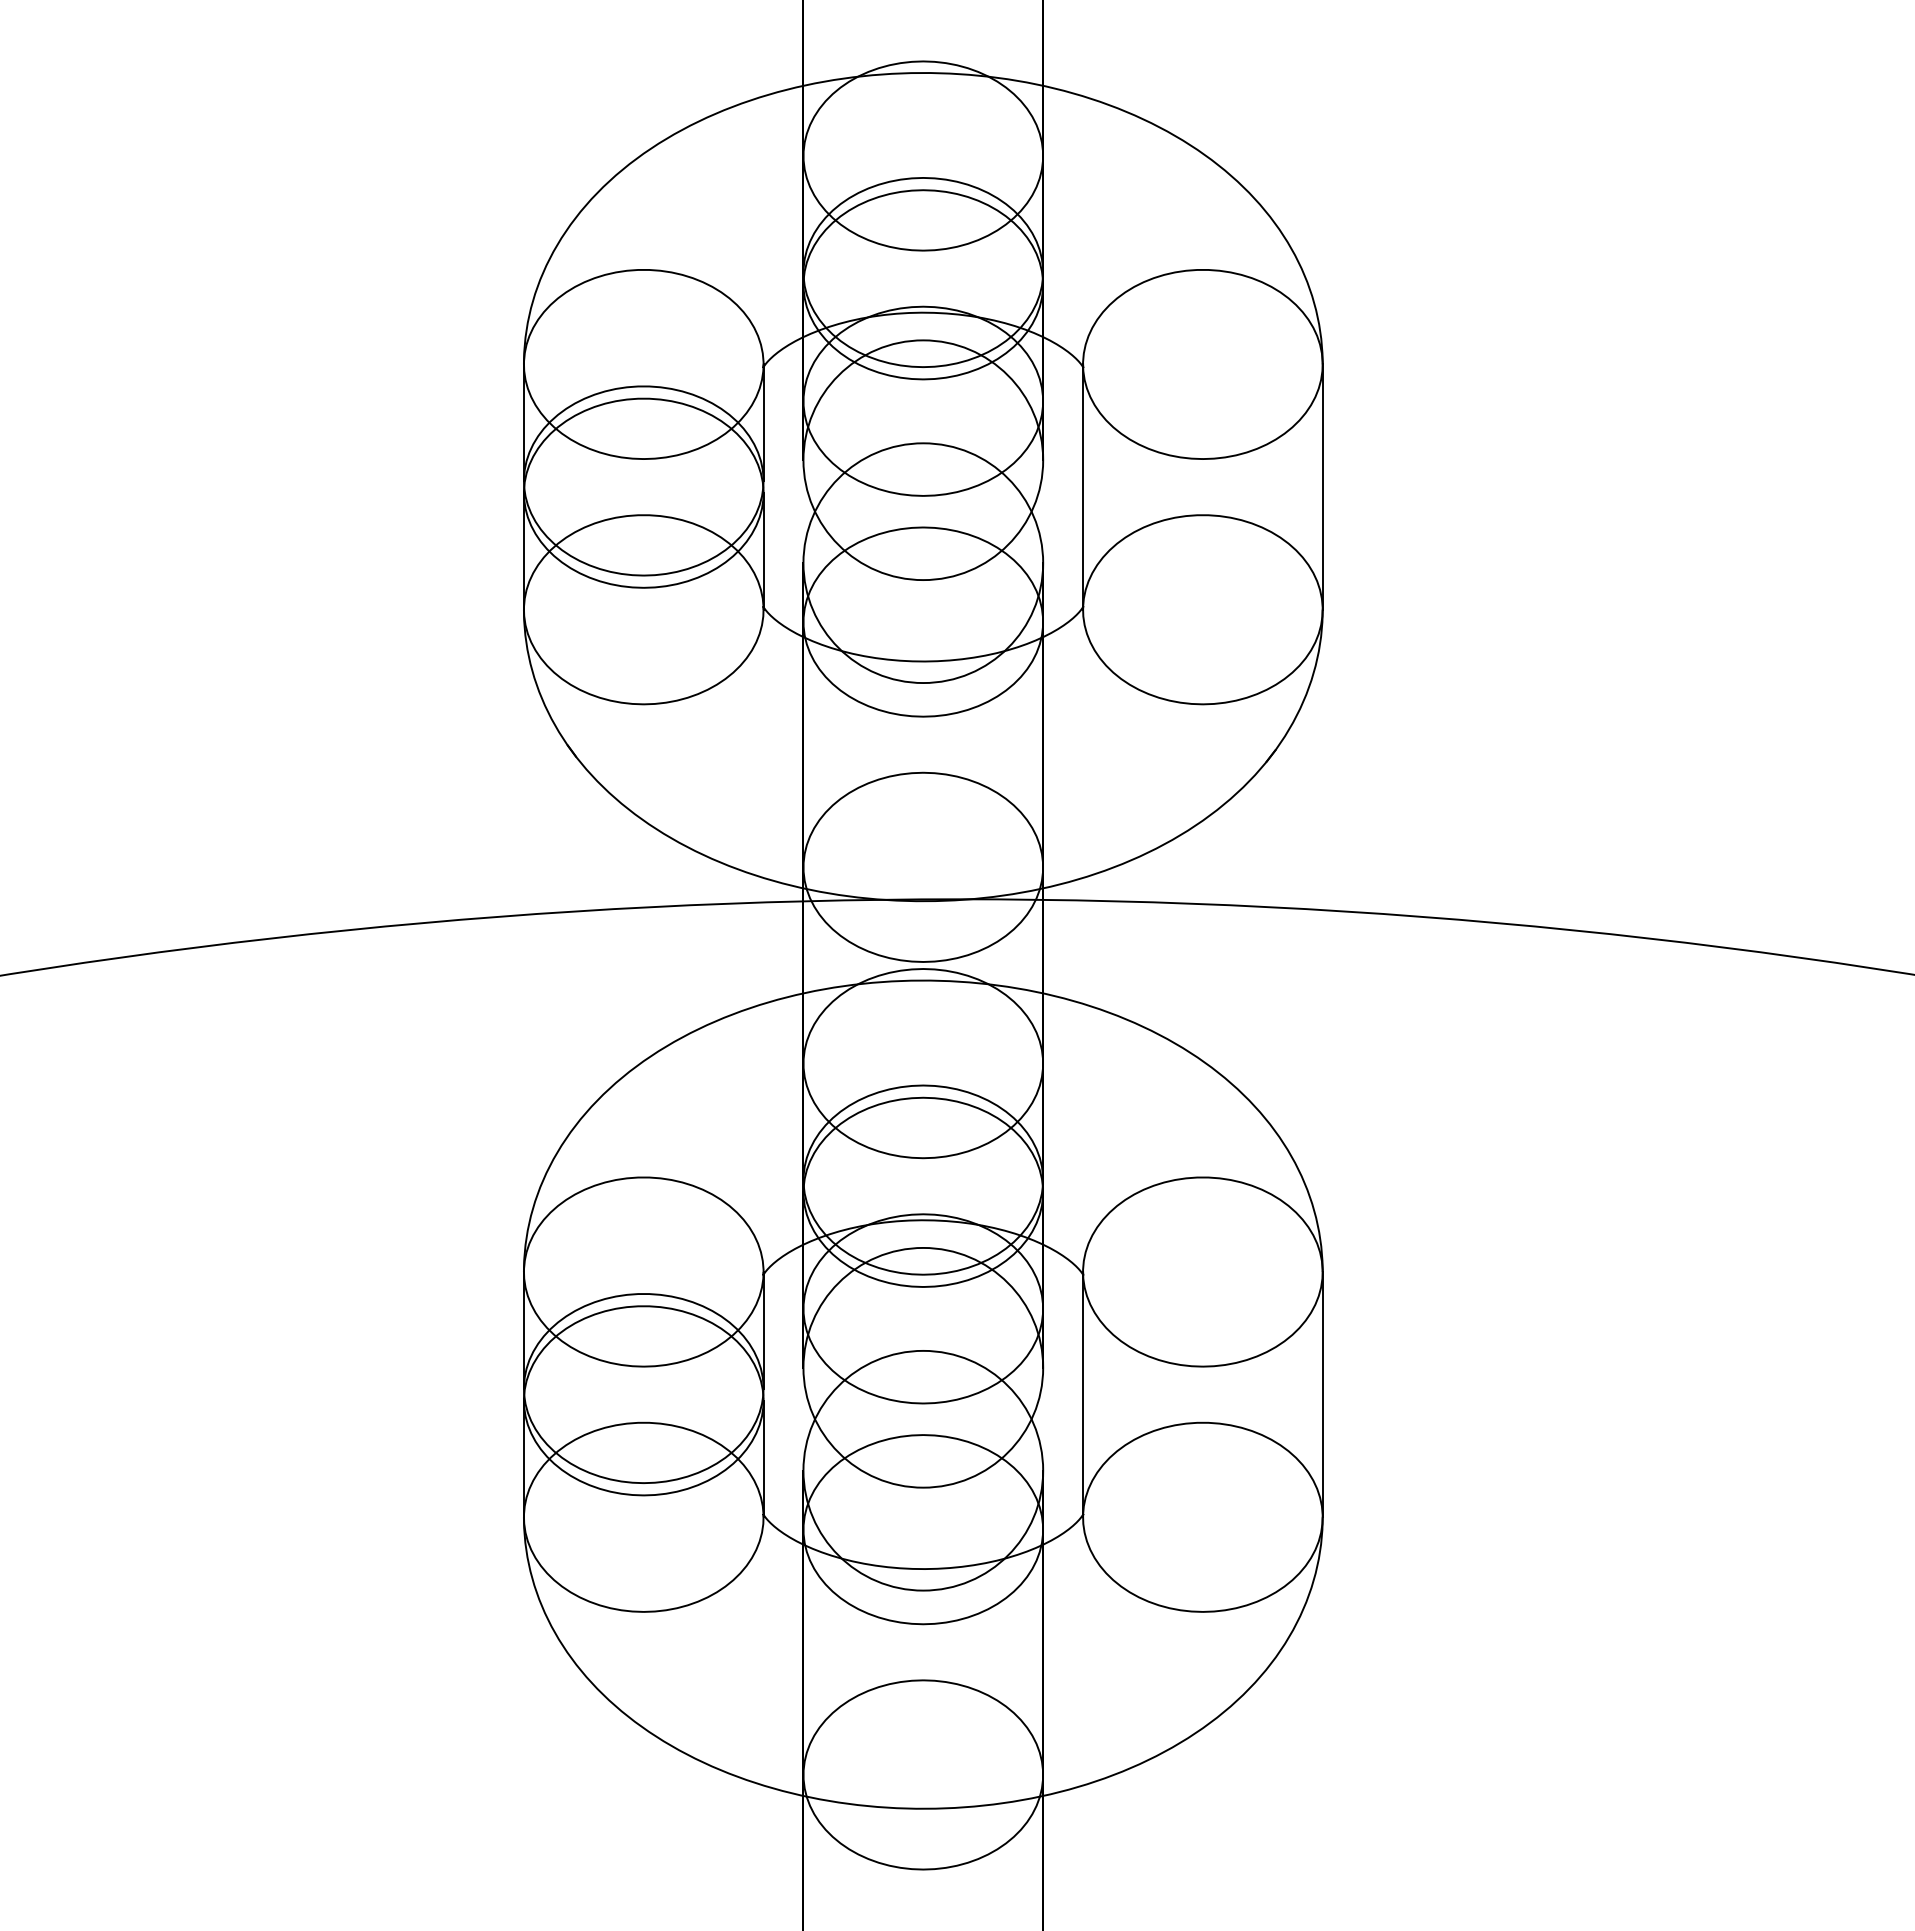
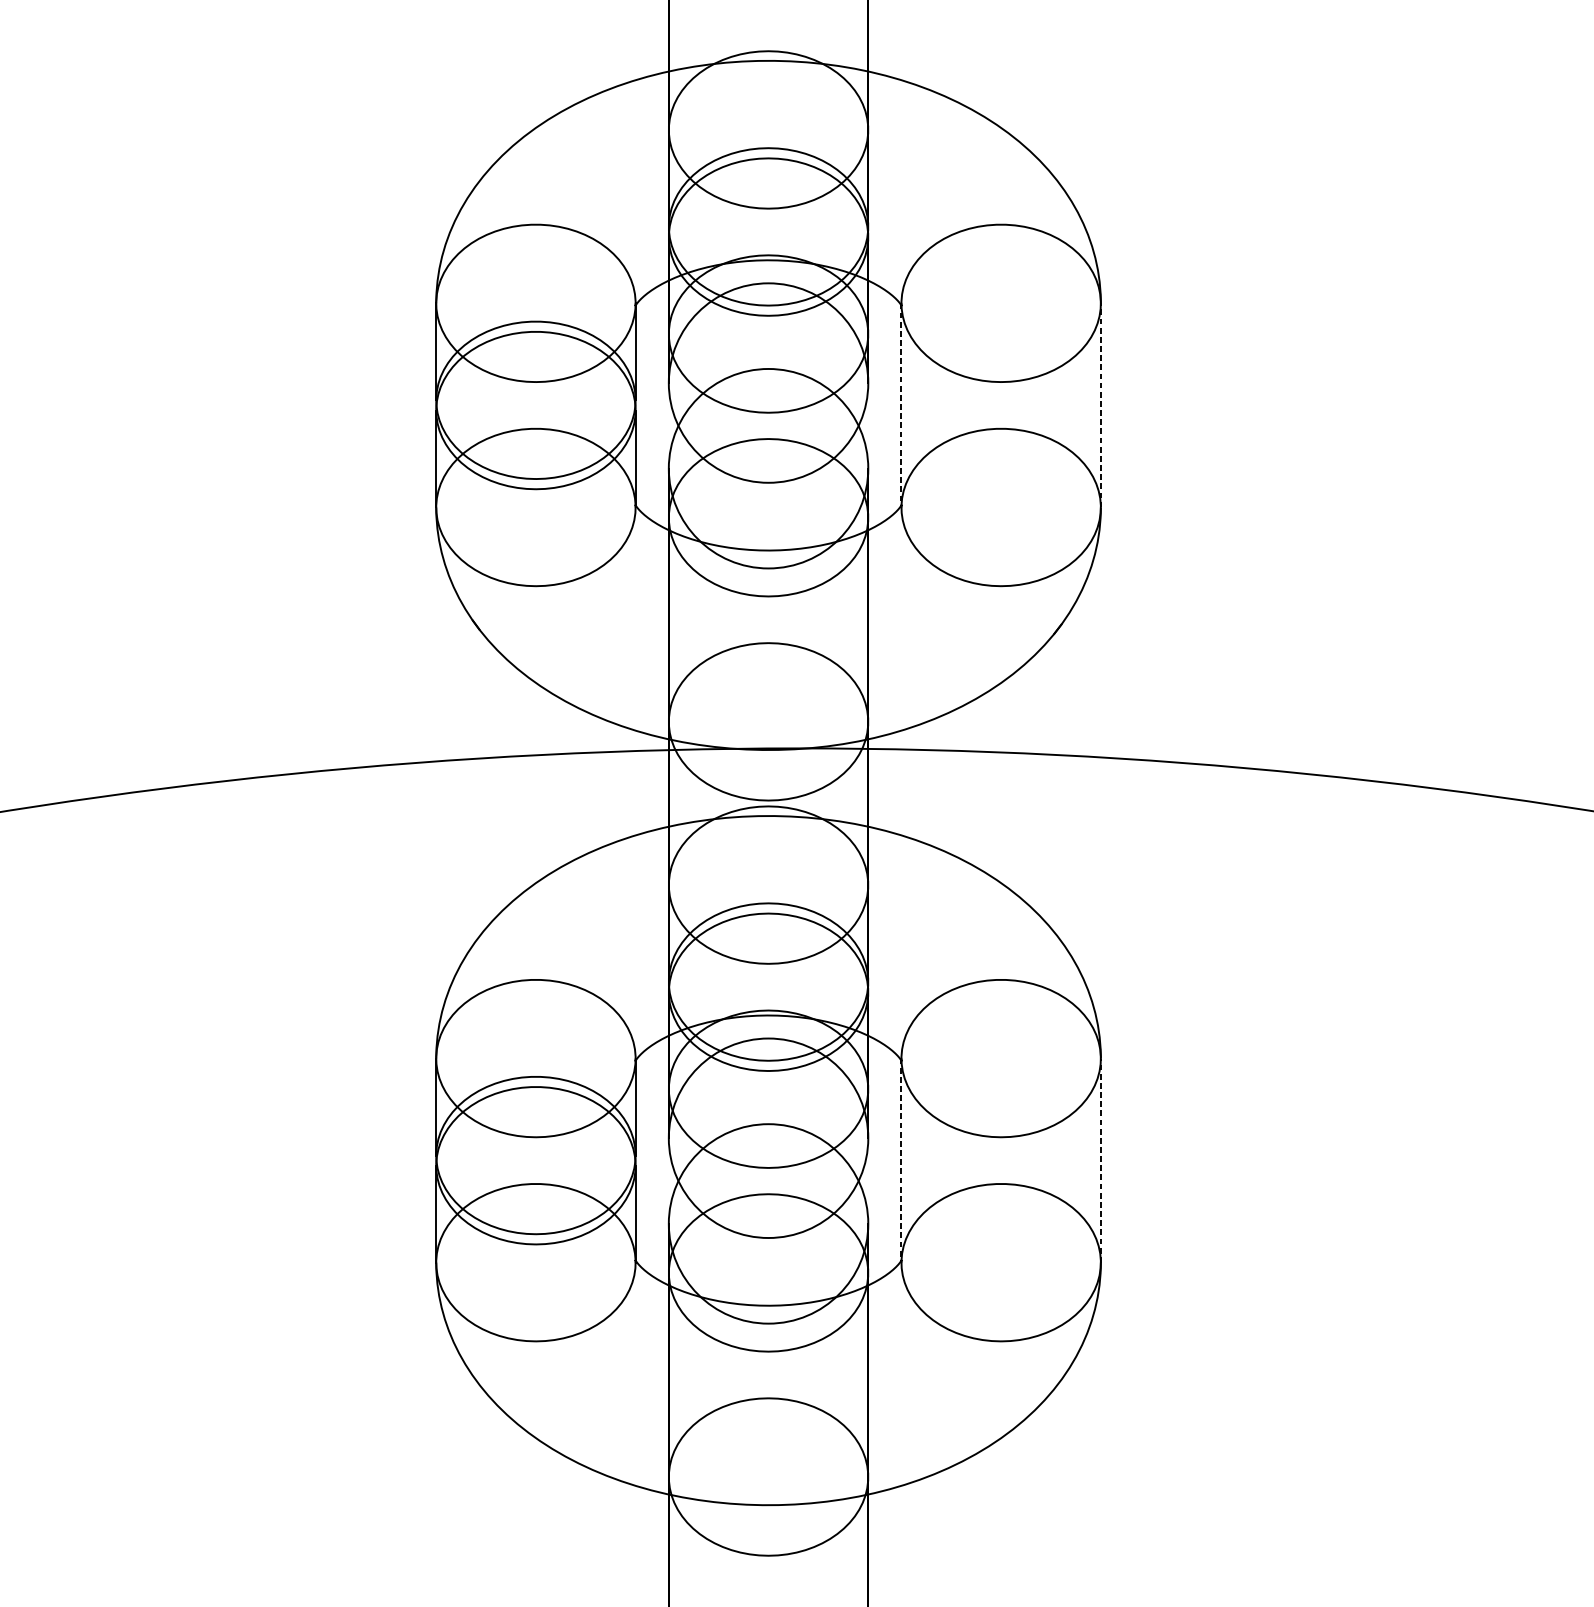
line: (1083, 487) -> (901, 405), solid -> dashed
line: (1322, 487) -> (1100, 405), solid -> dashed
line: (1083, 1394) -> (901, 1160), solid -> dashed
line: (1322, 1394) -> (1100, 1160), solid -> dashed

